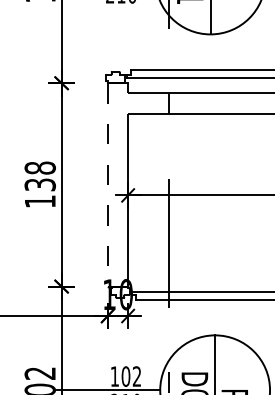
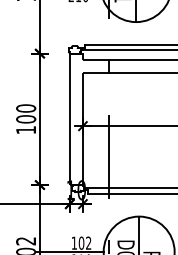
text: (40, 175) -> (26, 113), 138 -> 100
line: (107, 185) -> (69, 119), dashed -> solid

